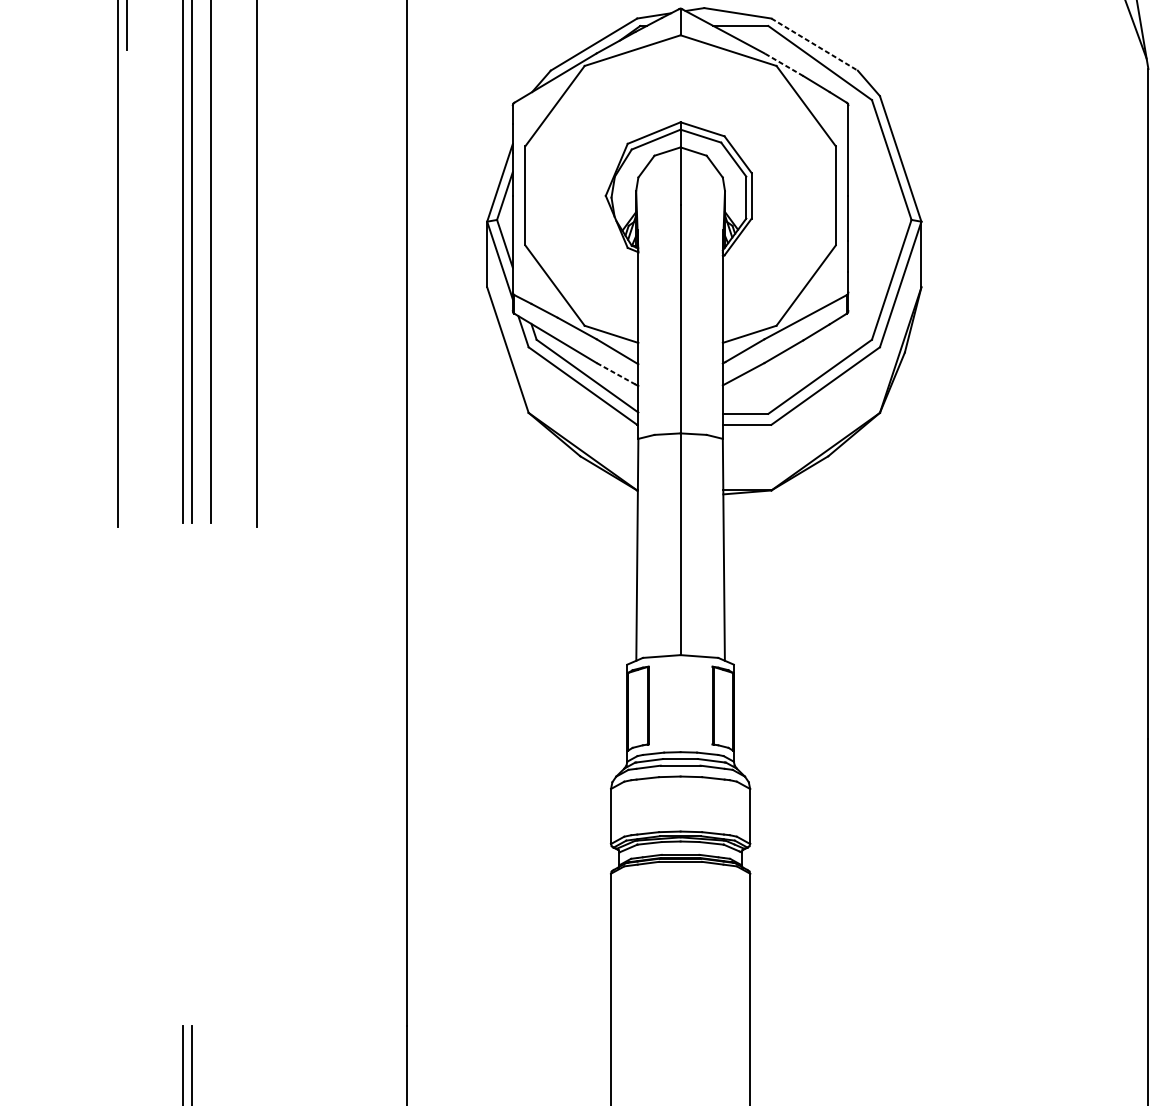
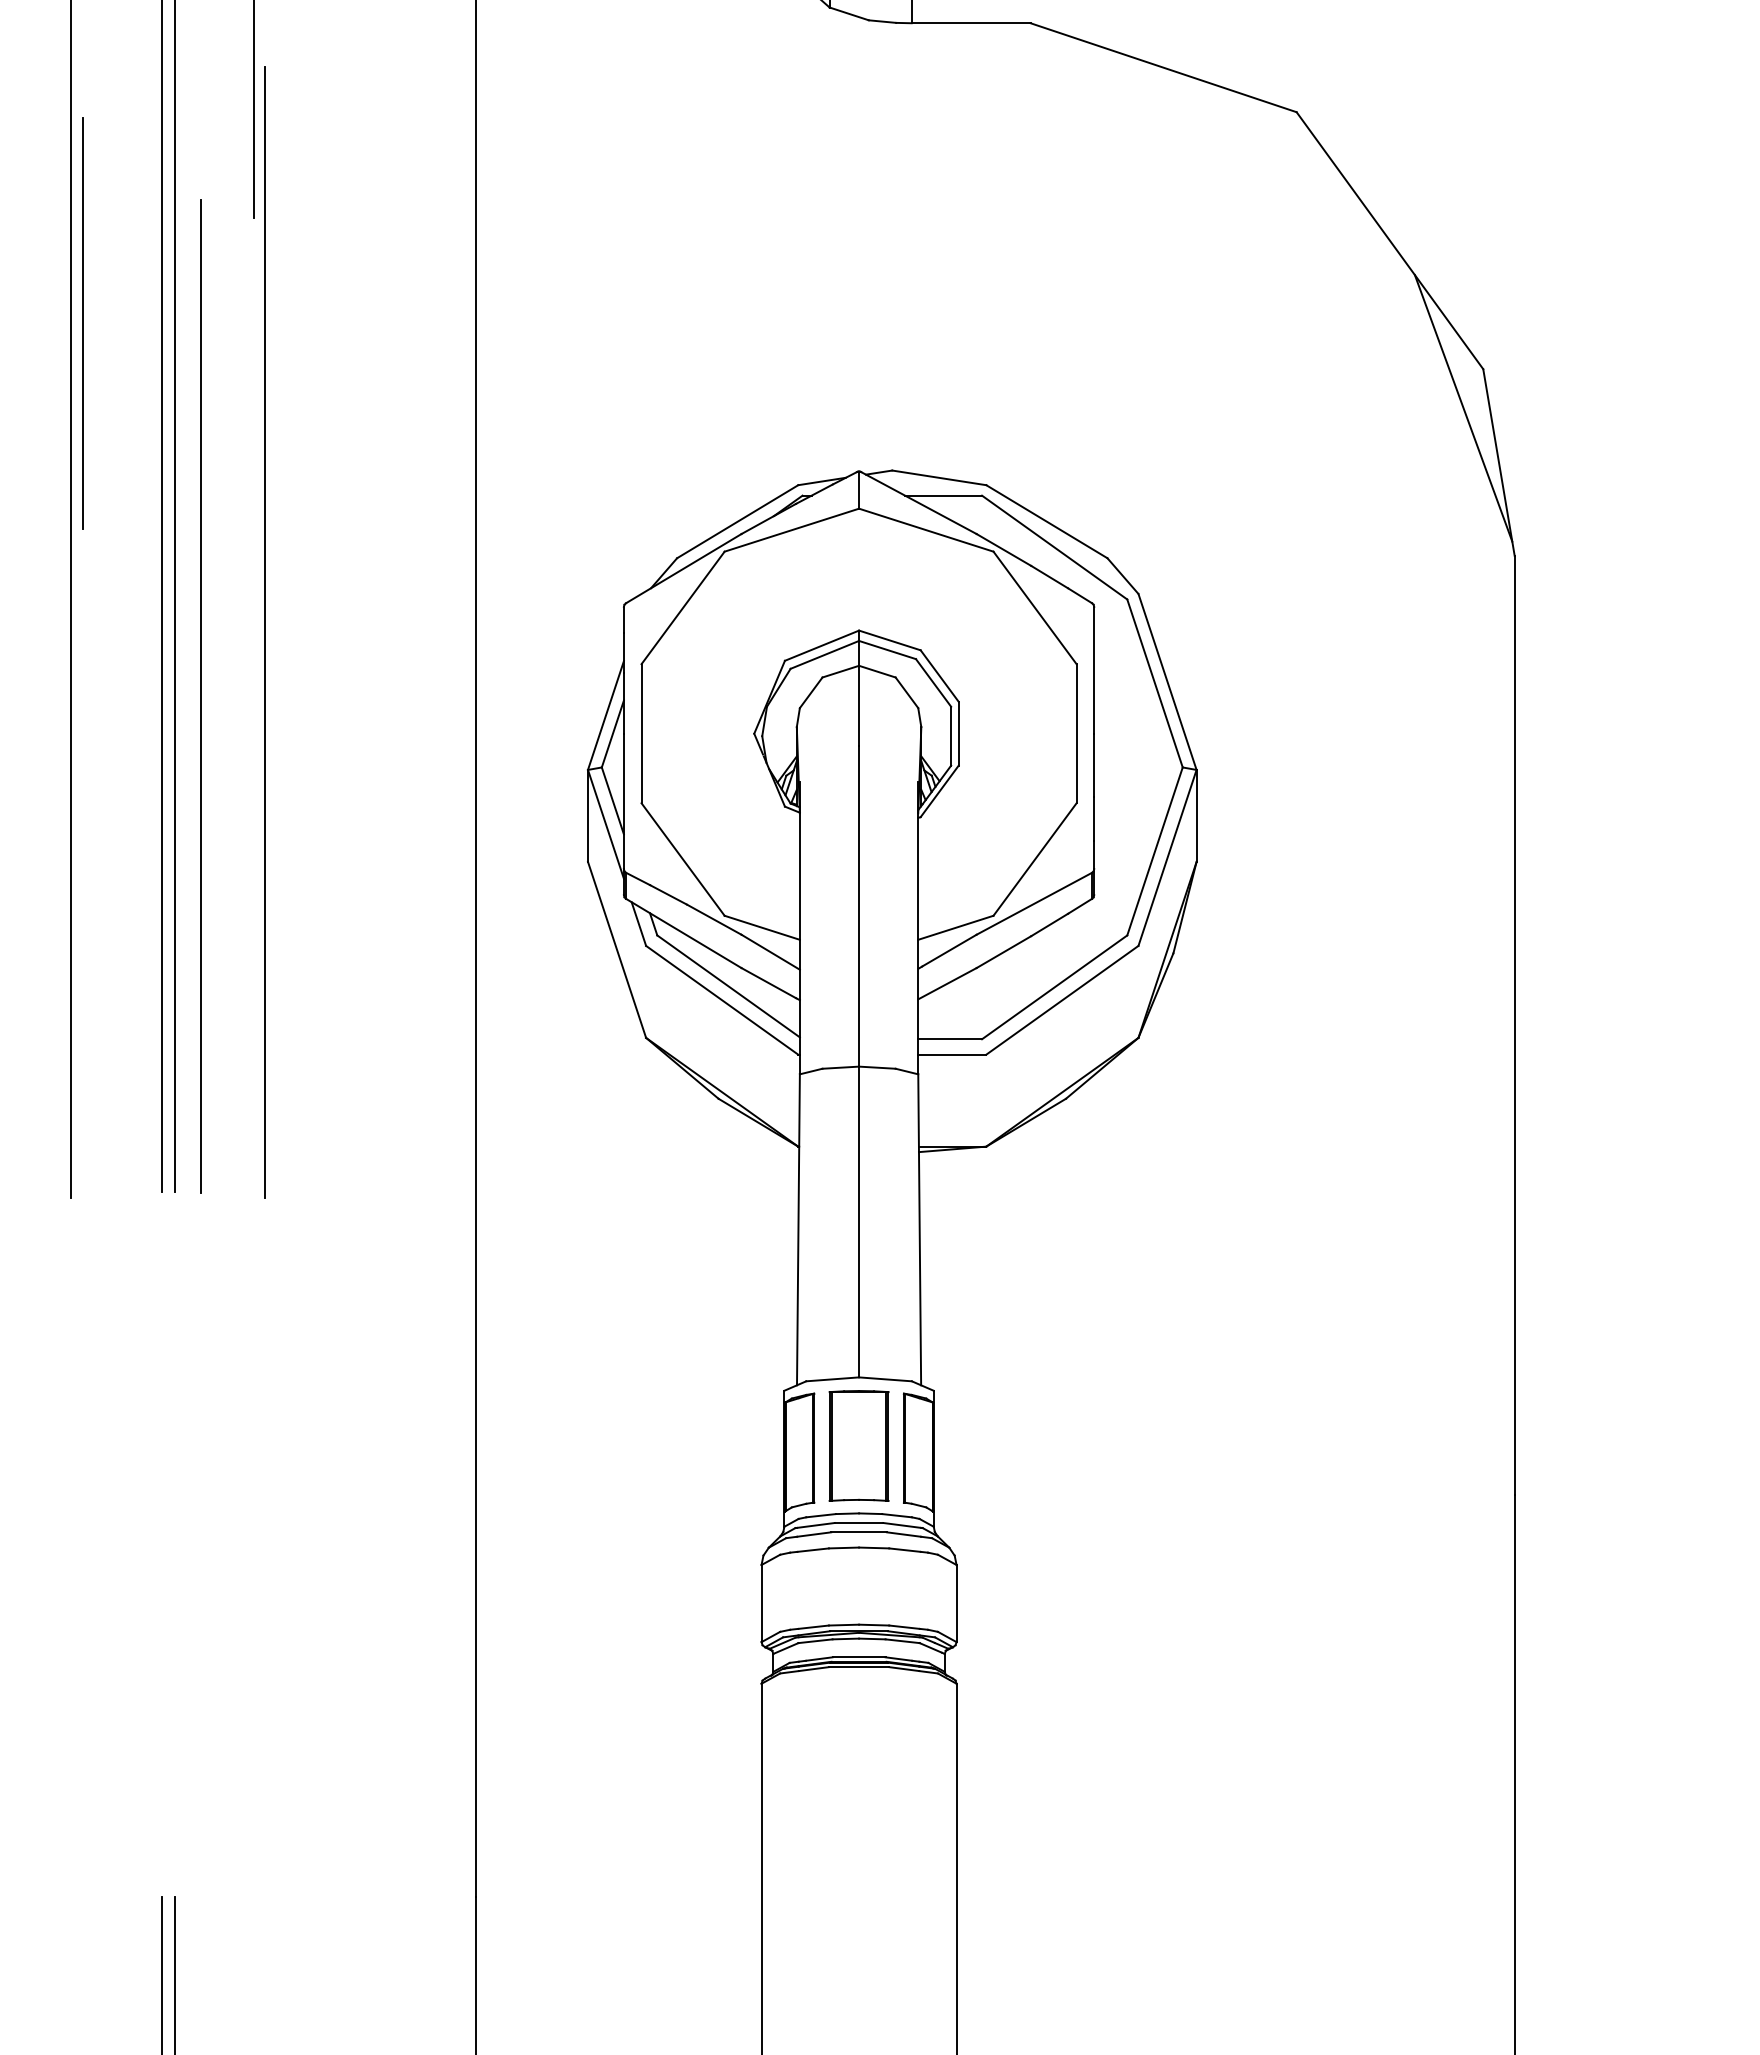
line: (814, 44) -> (1046, 521), dashed -> solid
line: (783, 64) -> (1003, 549), dashed -> solid
line: (615, 373) -> (768, 982), dashed -> solid
part: (680, 703) -> (858, 1445), added

